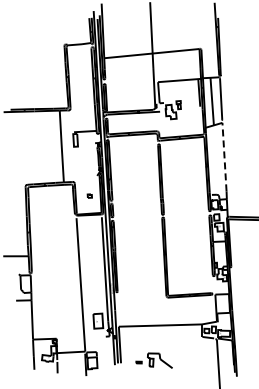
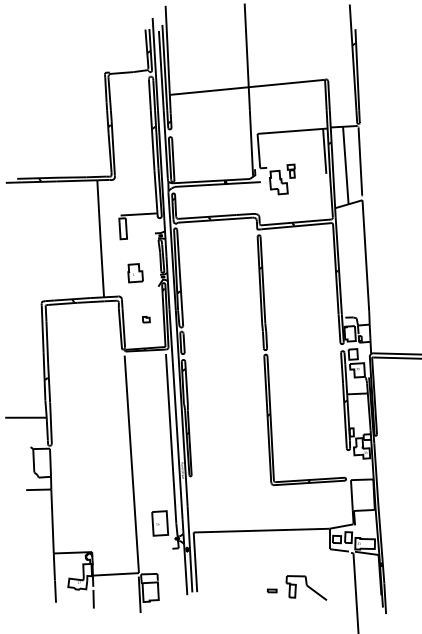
line: (224, 156) -> (365, 255), dashed -> solid
part: (82, 167) -> (134, 272), added
part: (153, 360) -> (295, 587), moved

